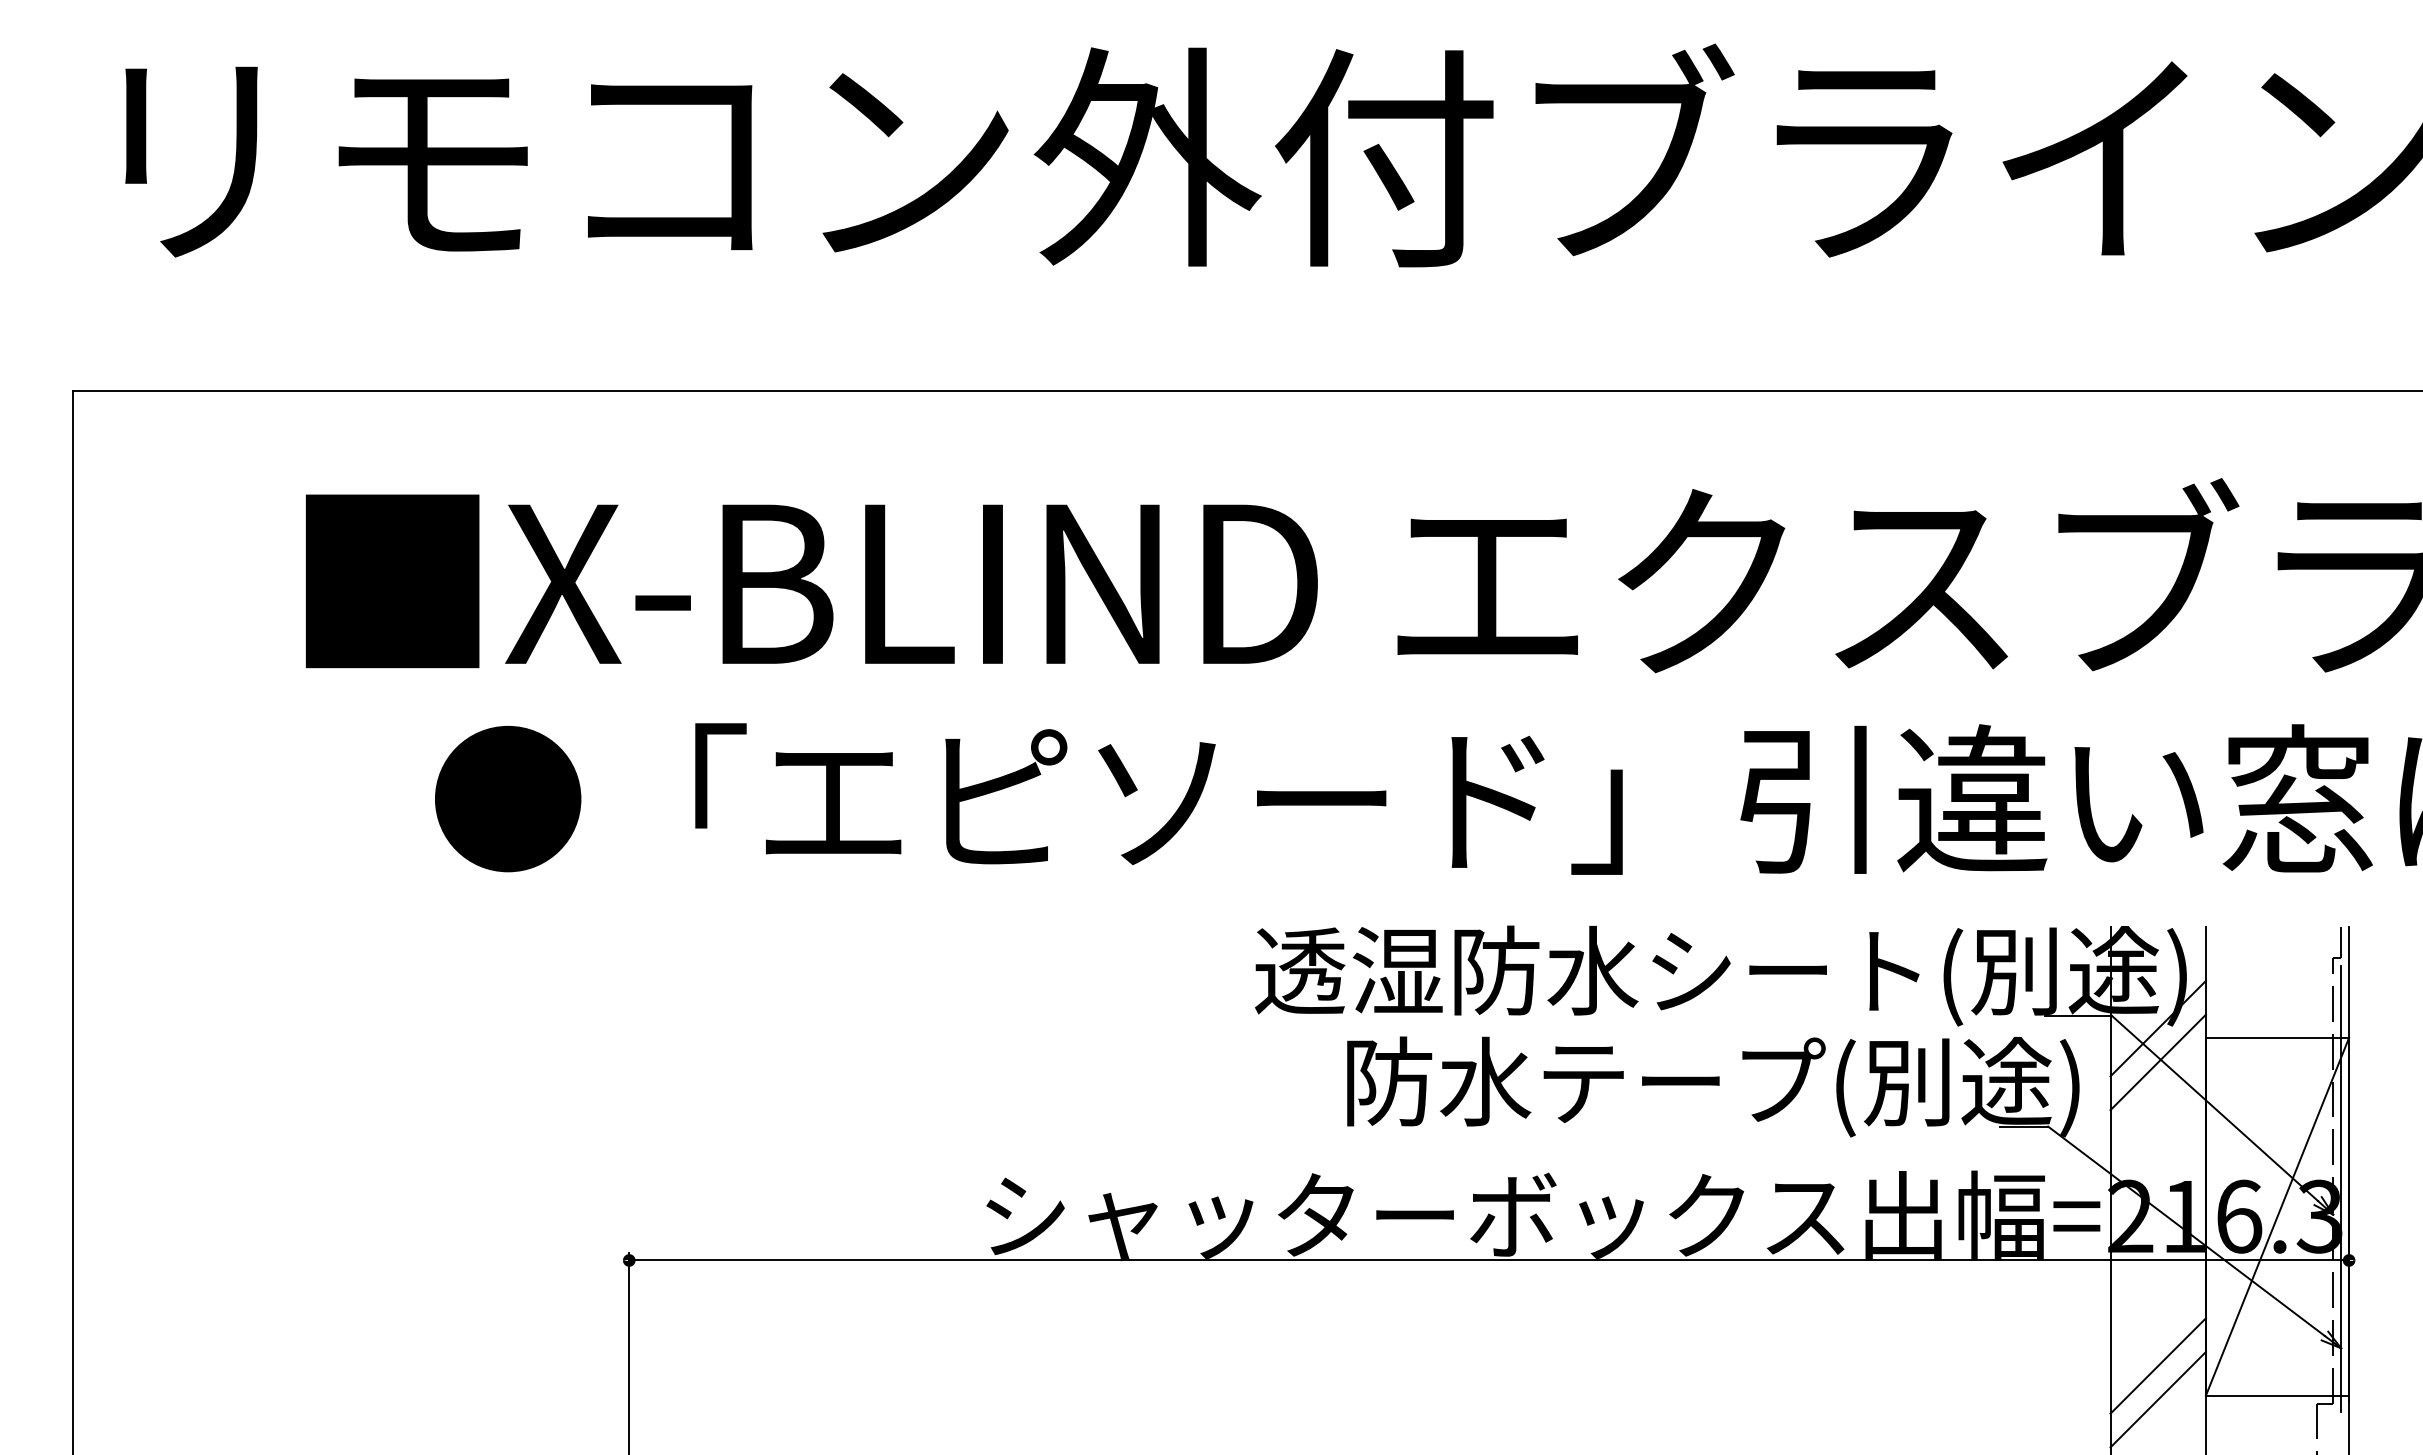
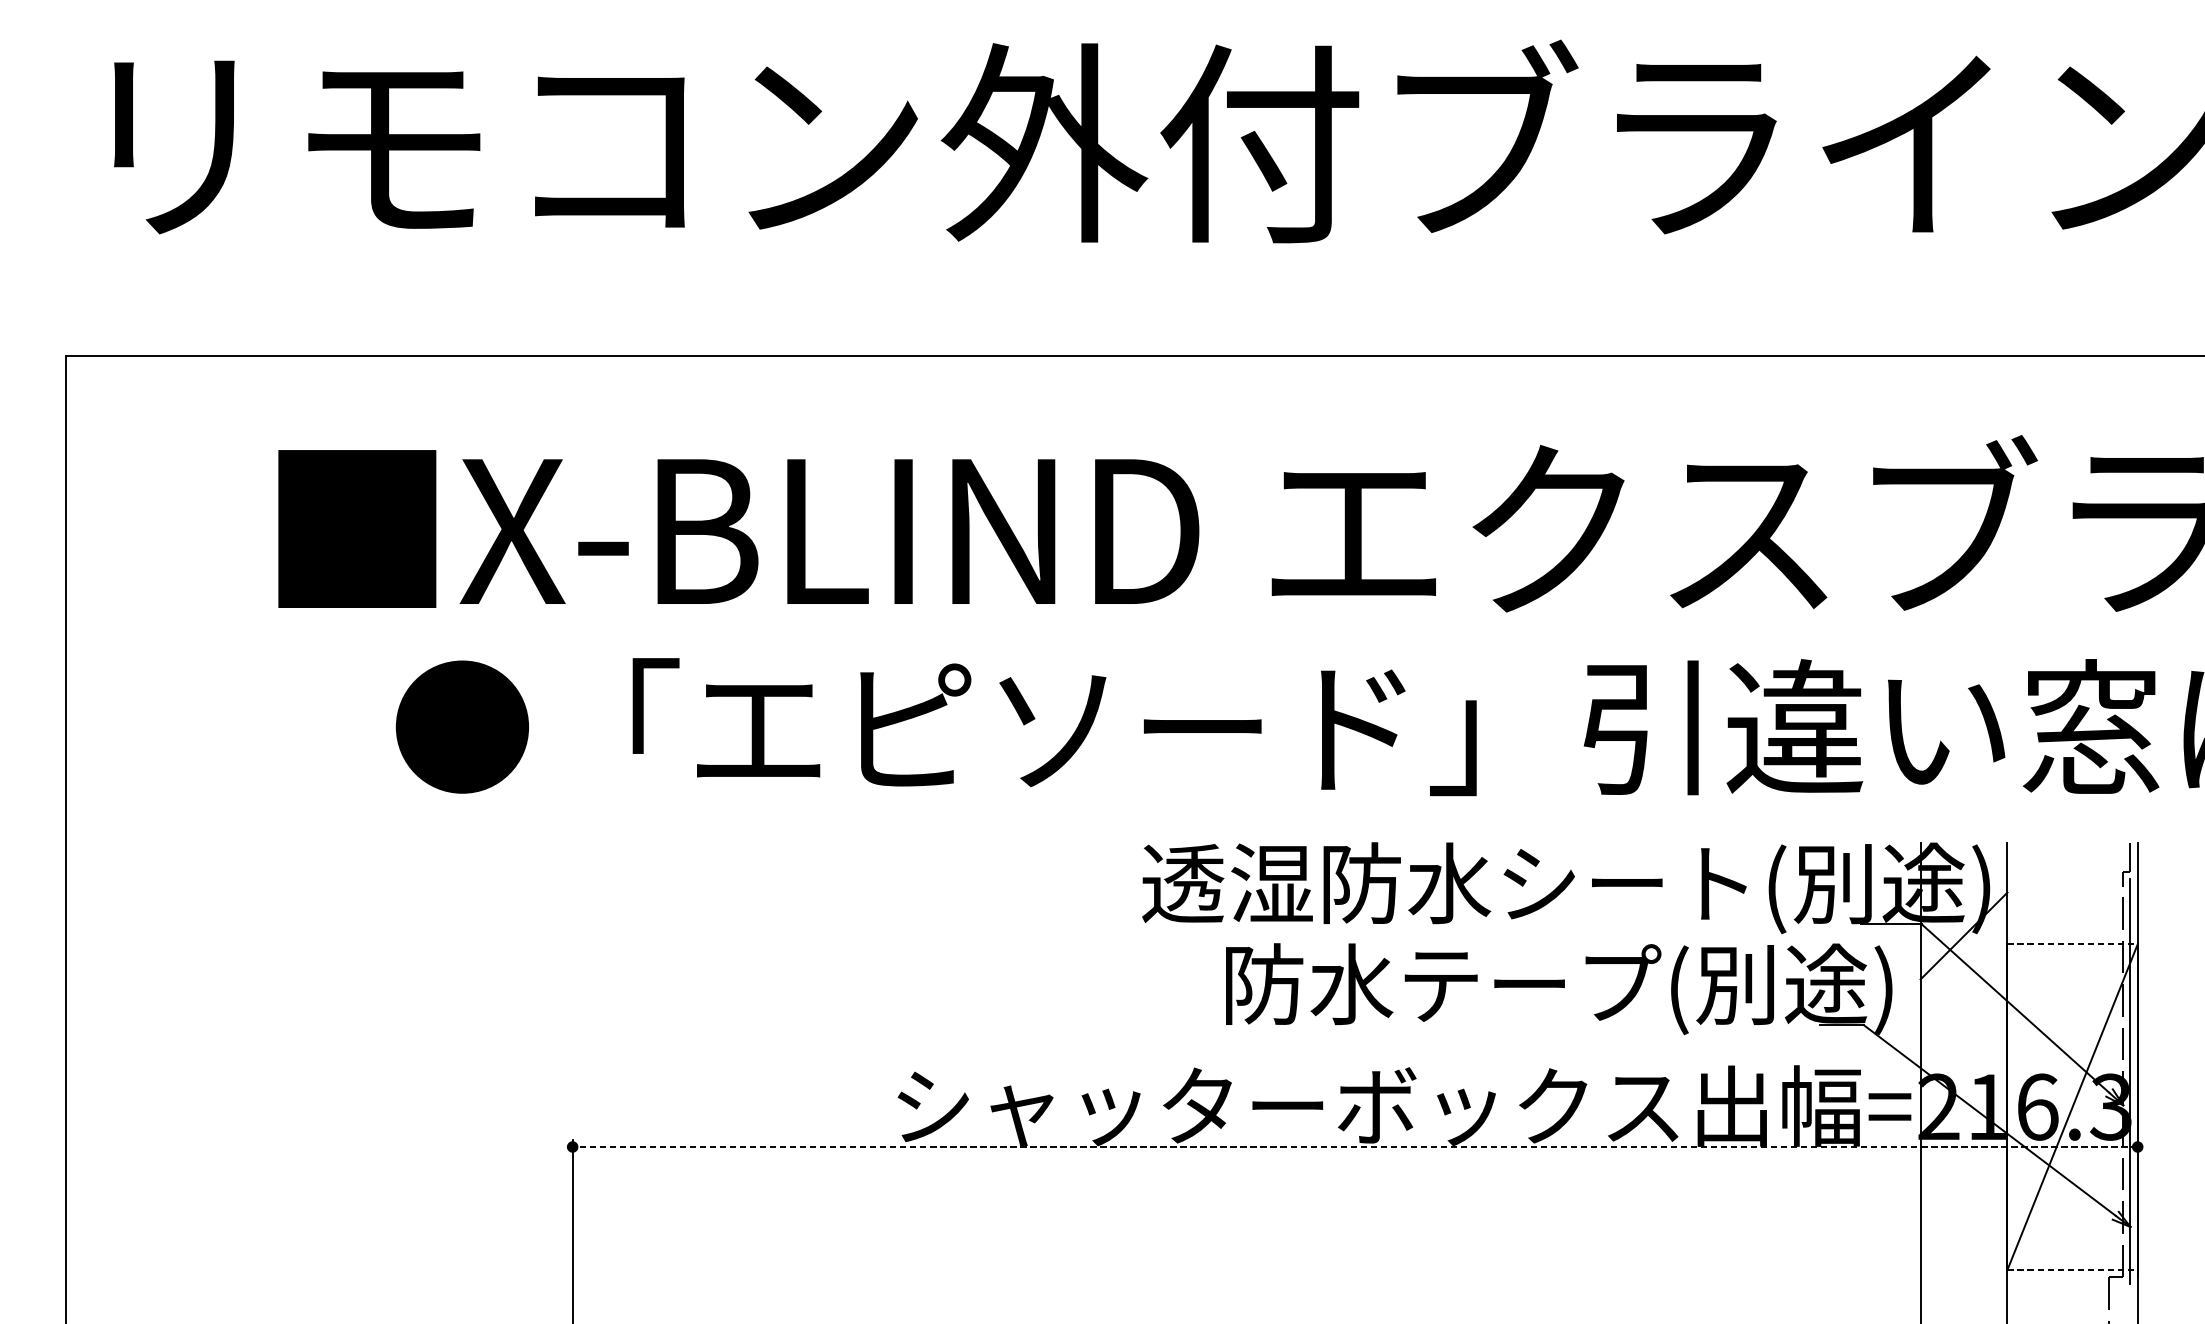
line: (2277, 1037) -> (2072, 944), solid -> dashed
line: (2157, 1062) -> (1963, 966), removed
line: (1489, 1260) -> (1355, 1147), solid -> dashed
line: (2157, 1365) -> (1963, 1242), removed
line: (2277, 1395) -> (2072, 1269), solid -> dashed
line: (2157, 1399) -> (1963, 1273), removed

